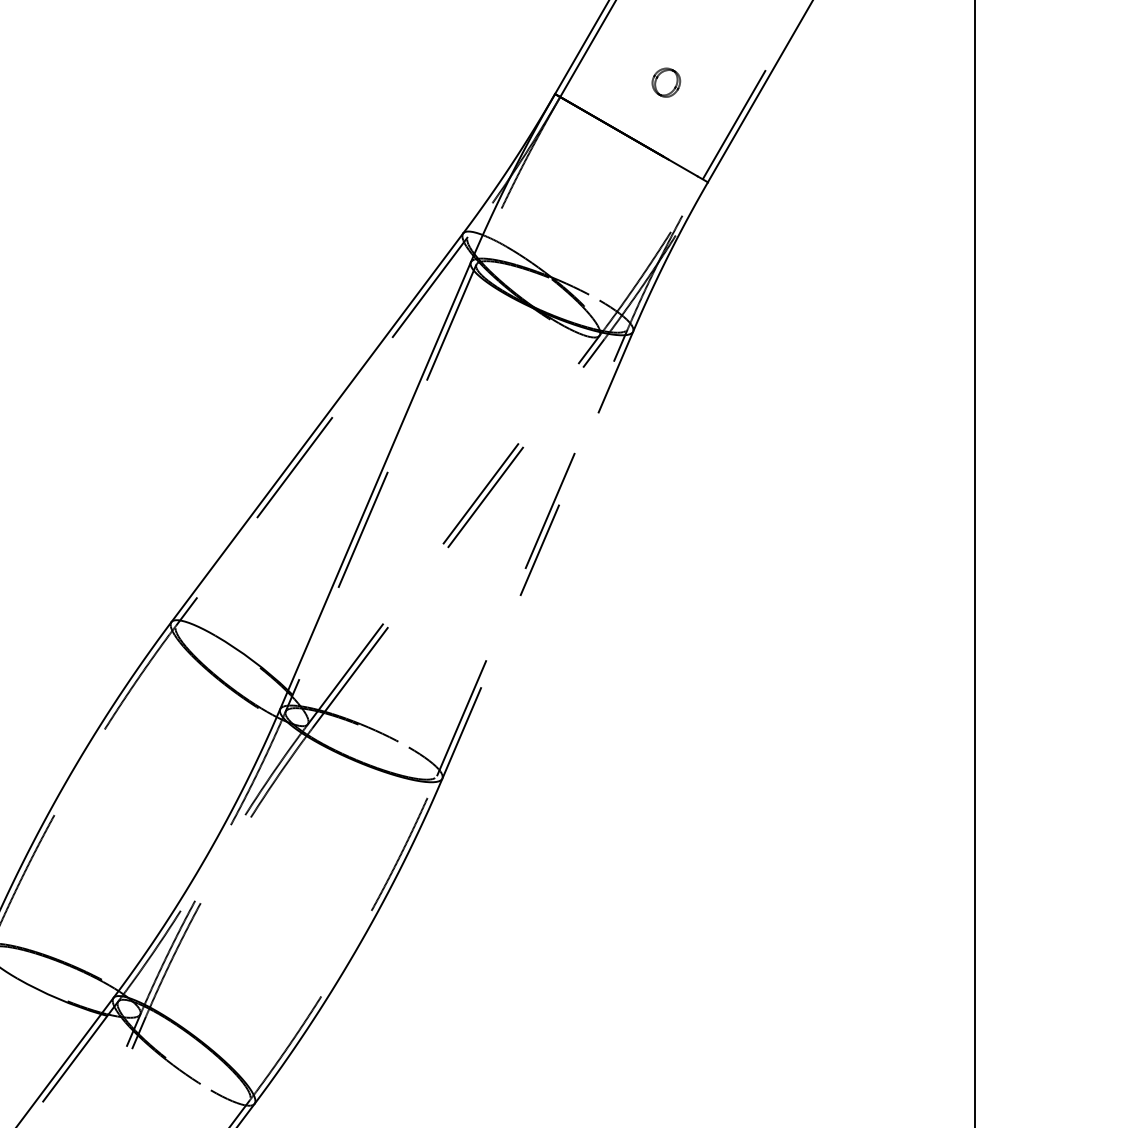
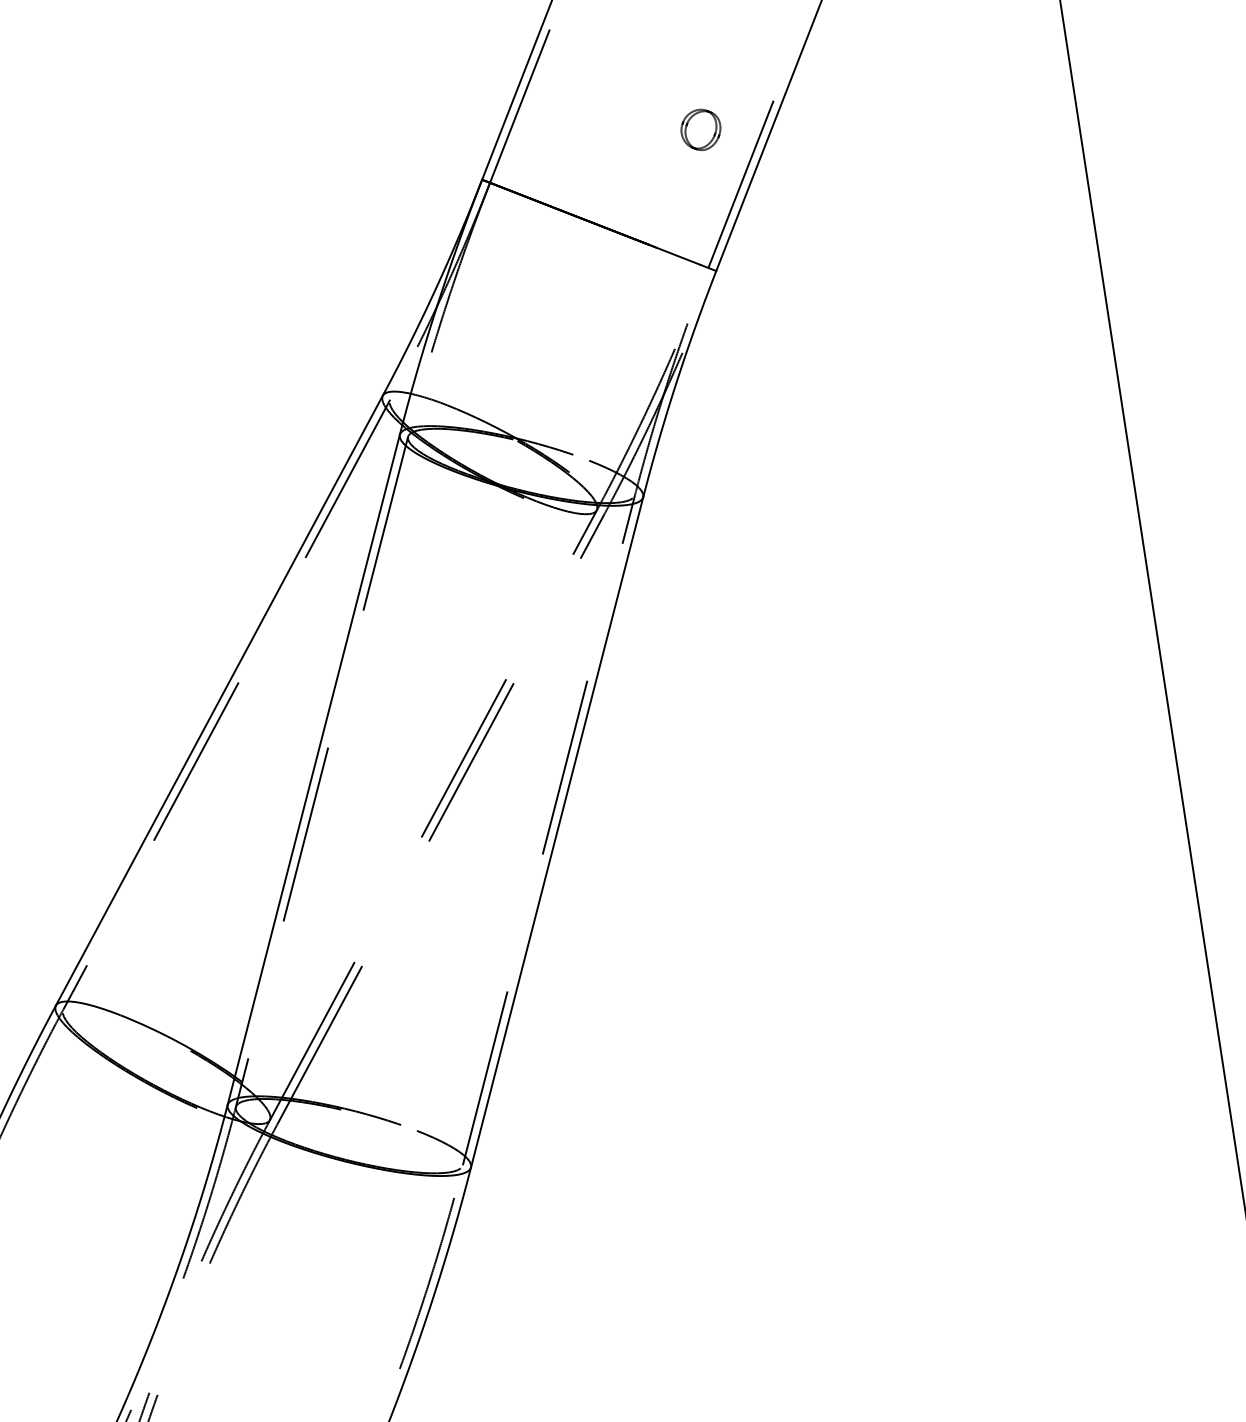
part: (666, 82) -> (701, 129), moved
line: (537, 555) -> (556, 833), dashed -> solid

